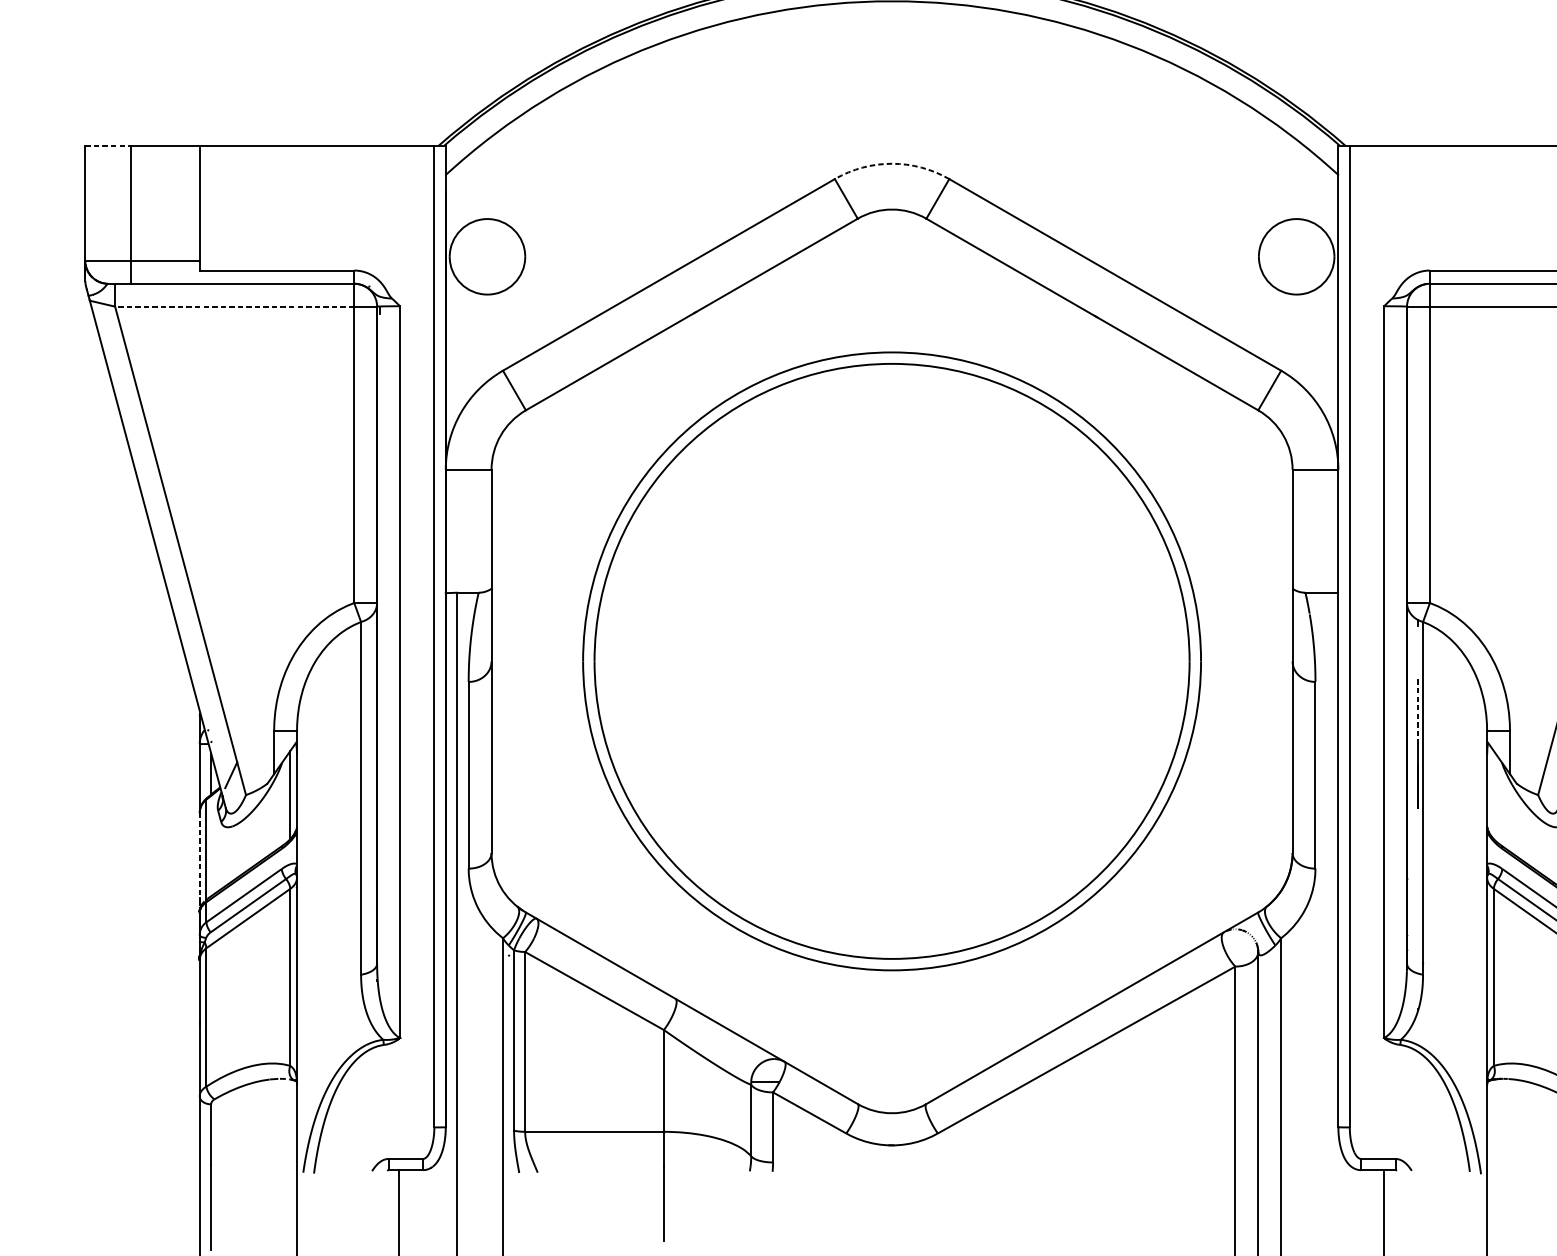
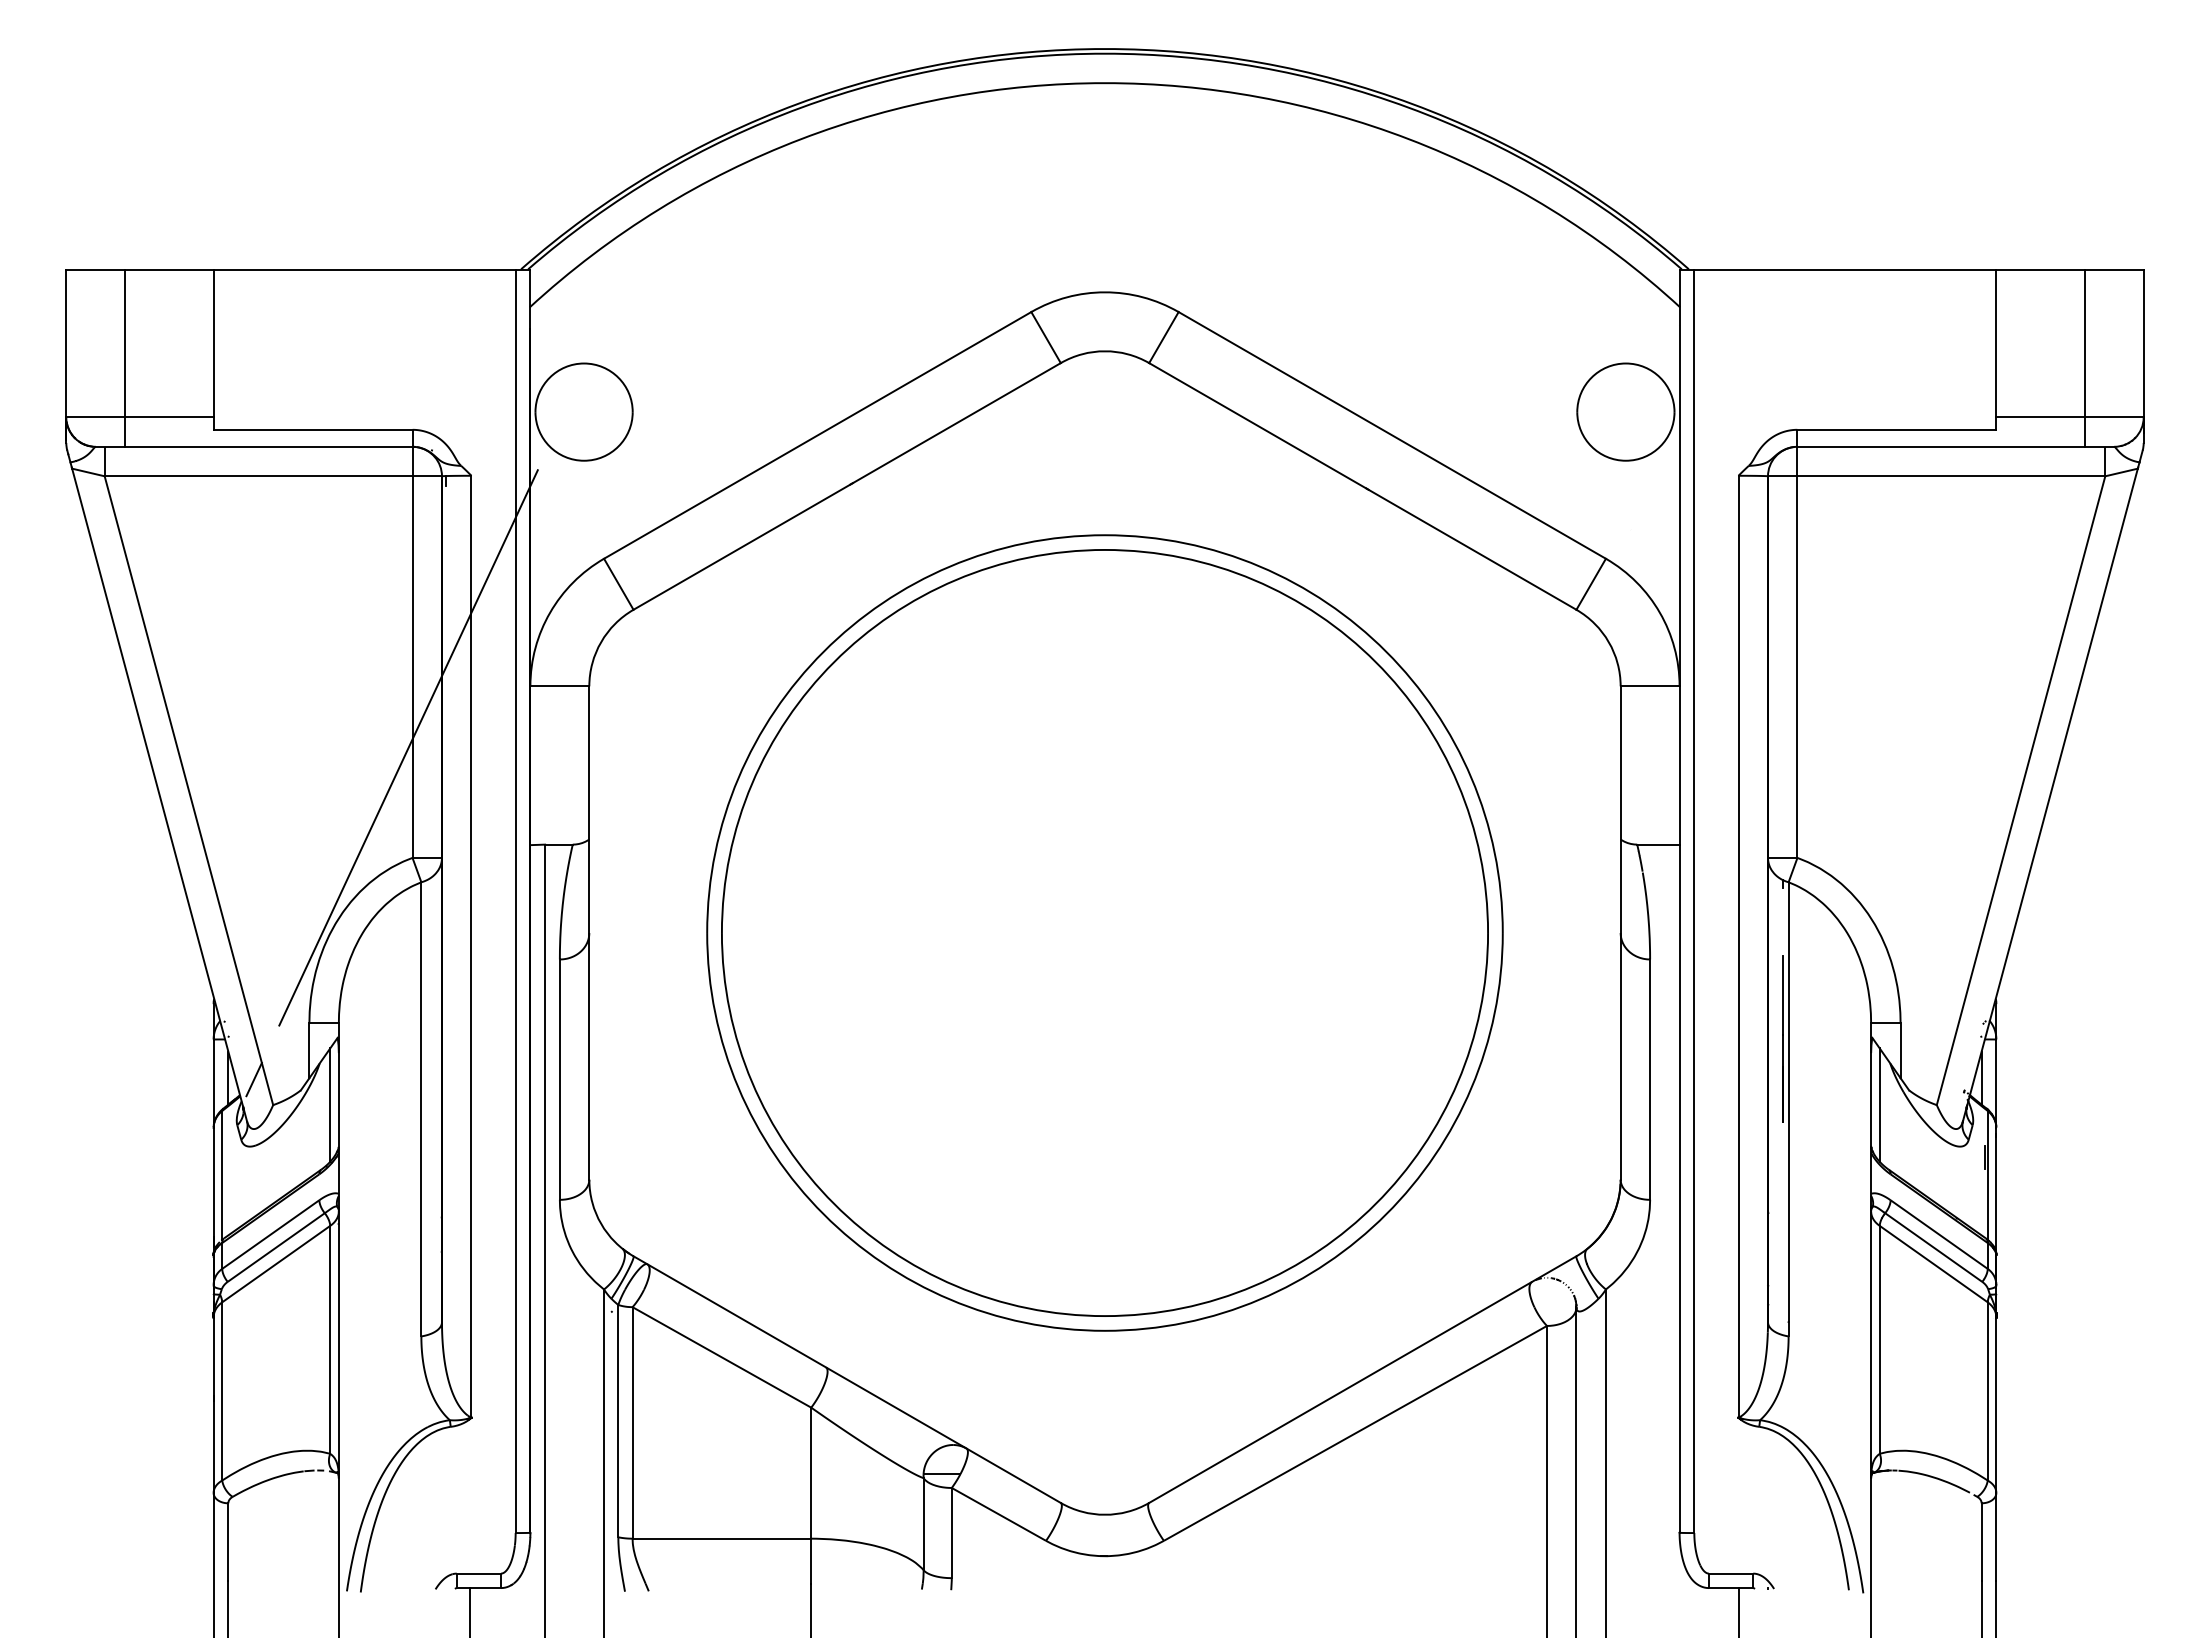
line: (108, 146) -> (96, 270), dashed -> solid
arc: (892, 163) -> (1105, 292), dashed -> solid
line: (234, 306) -> (258, 476), dashed -> solid
line: (351, 517) -> (408, 747), added
line: (1418, 709) -> (1782, 995), dashed -> solid
line: (1493, 794) -> (1879, 1104), added
line: (199, 862) -> (213, 1191), dashed -> solid

